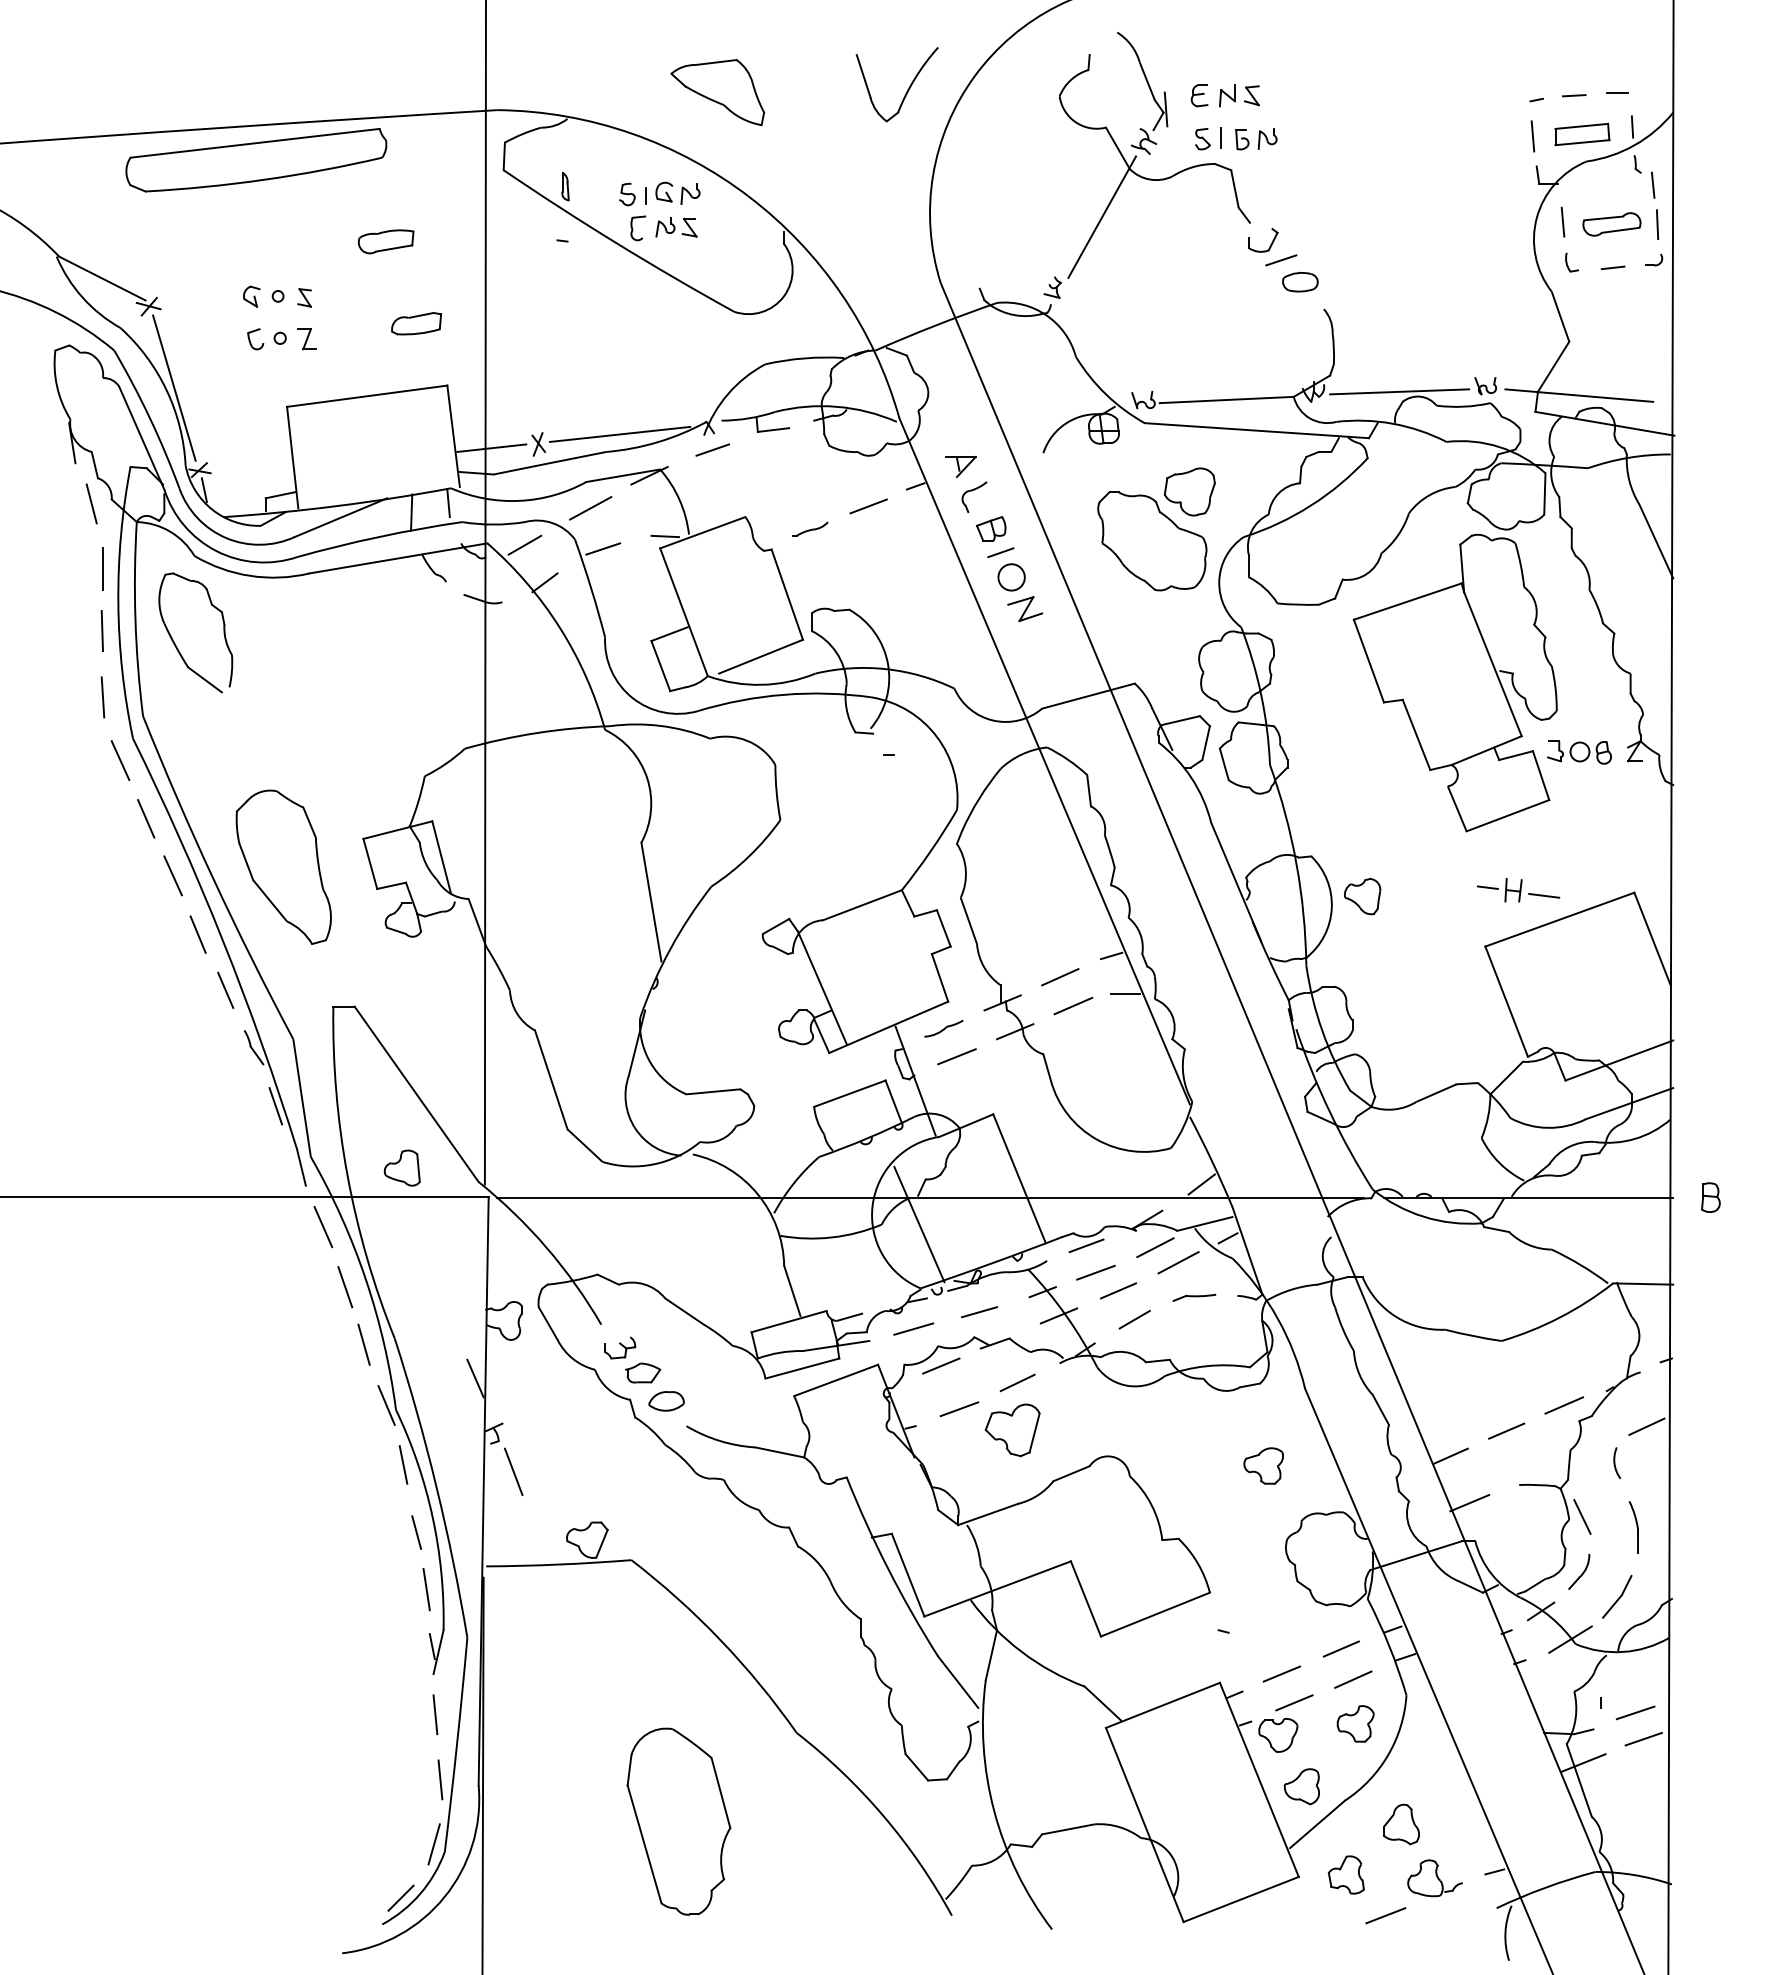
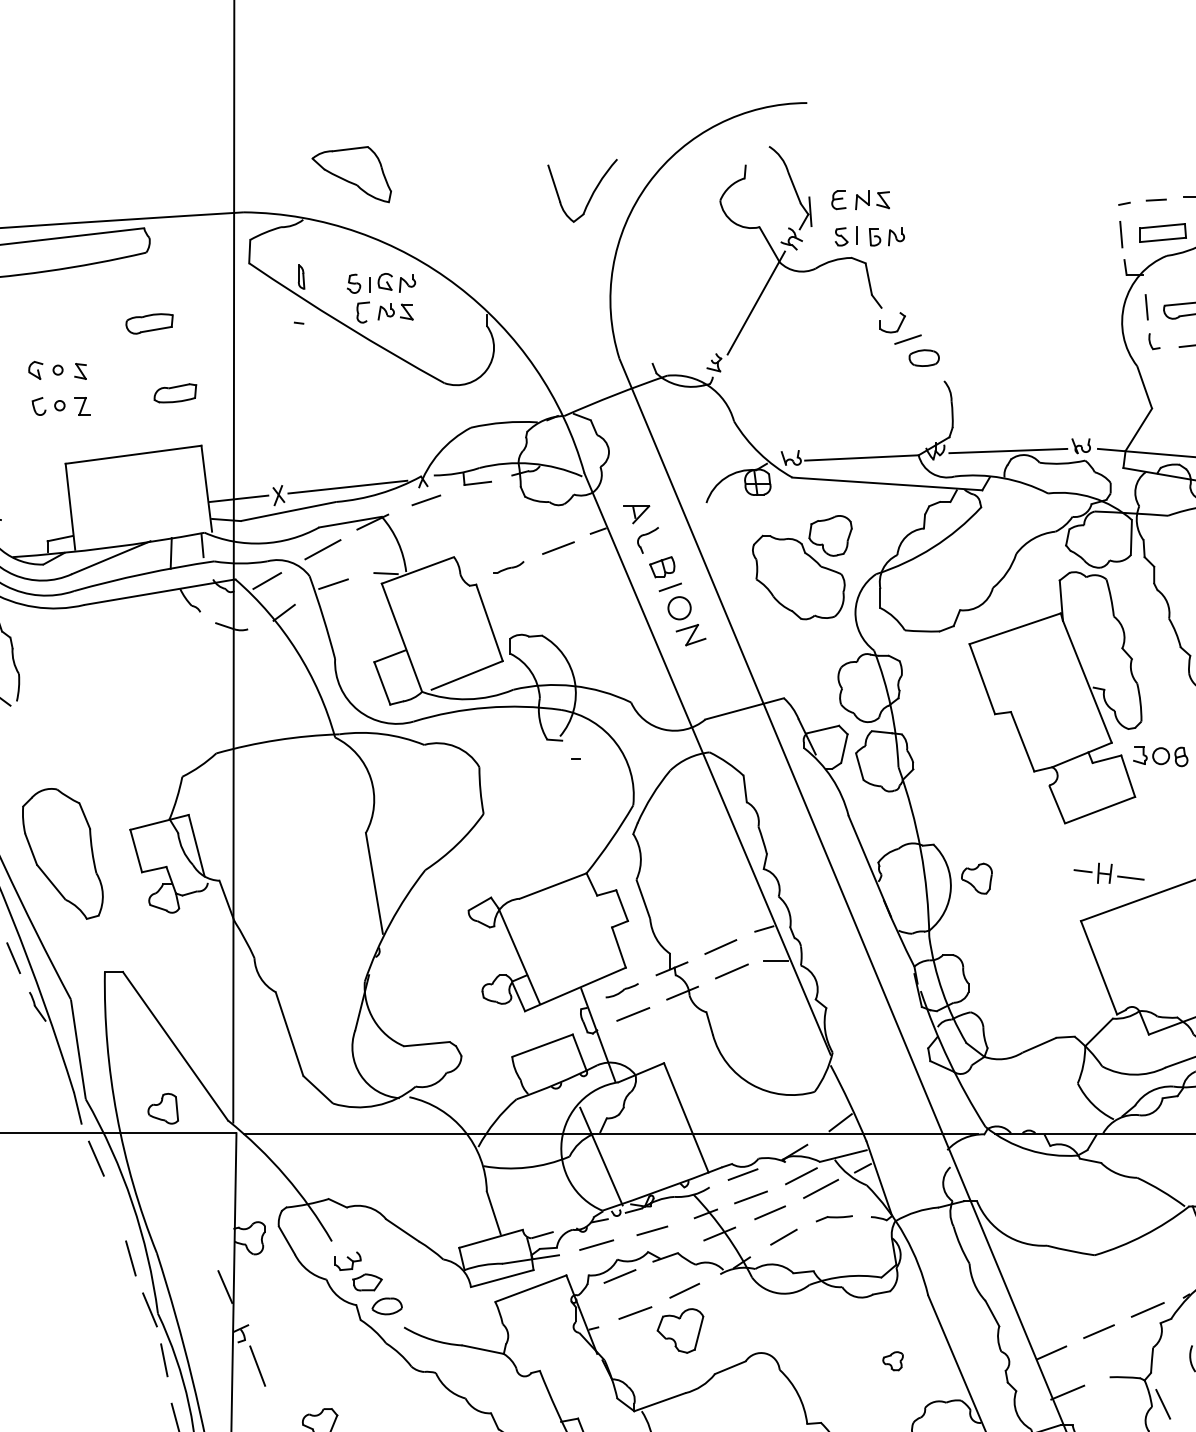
part: (717, 92) -> (351, 174), moved
line: (275, 1106) -> (55, 1056), removed
line: (345, 1287) -> (115, 1209), removed
part: (1263, 1465) -> (892, 1360), size x0.6

